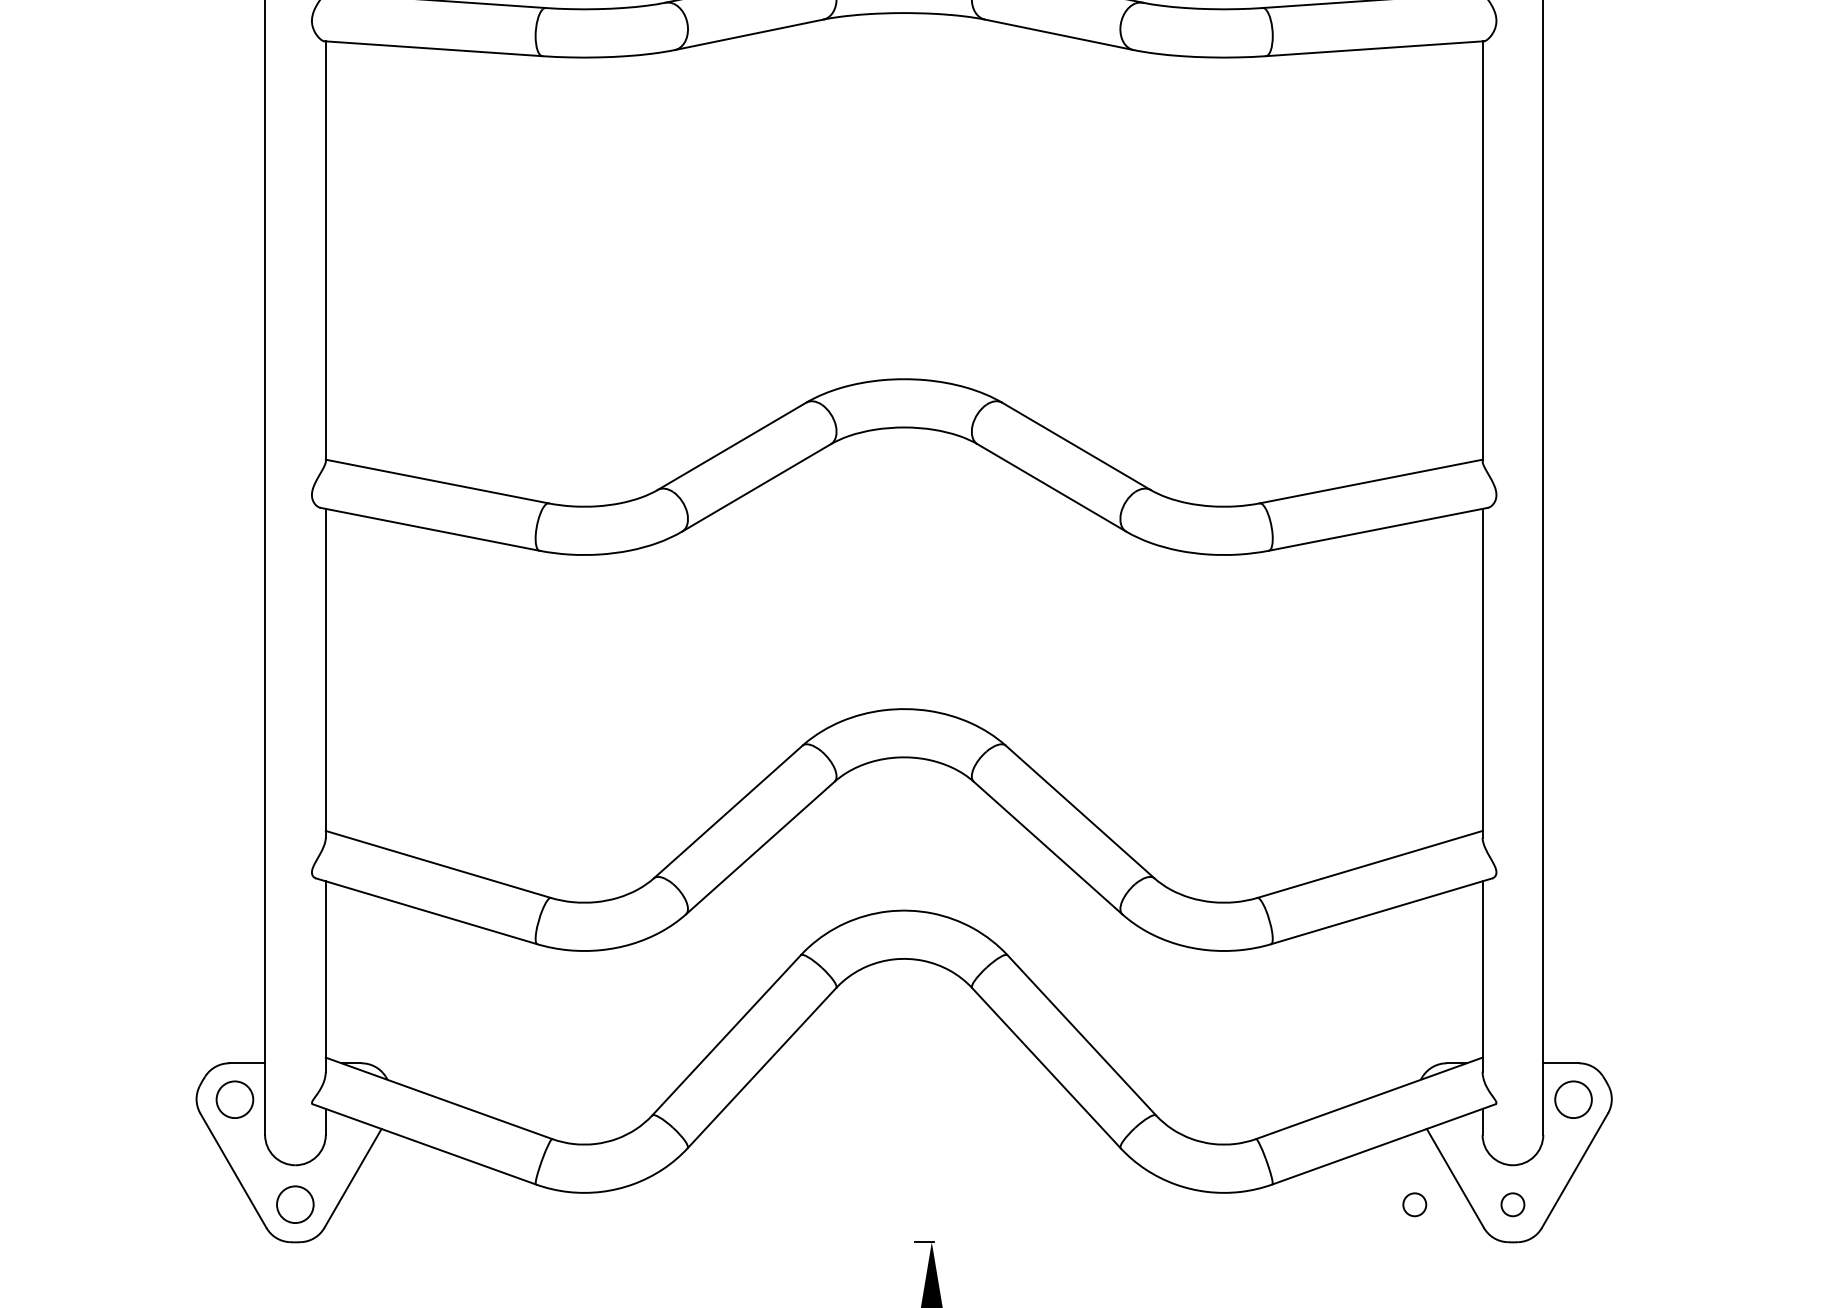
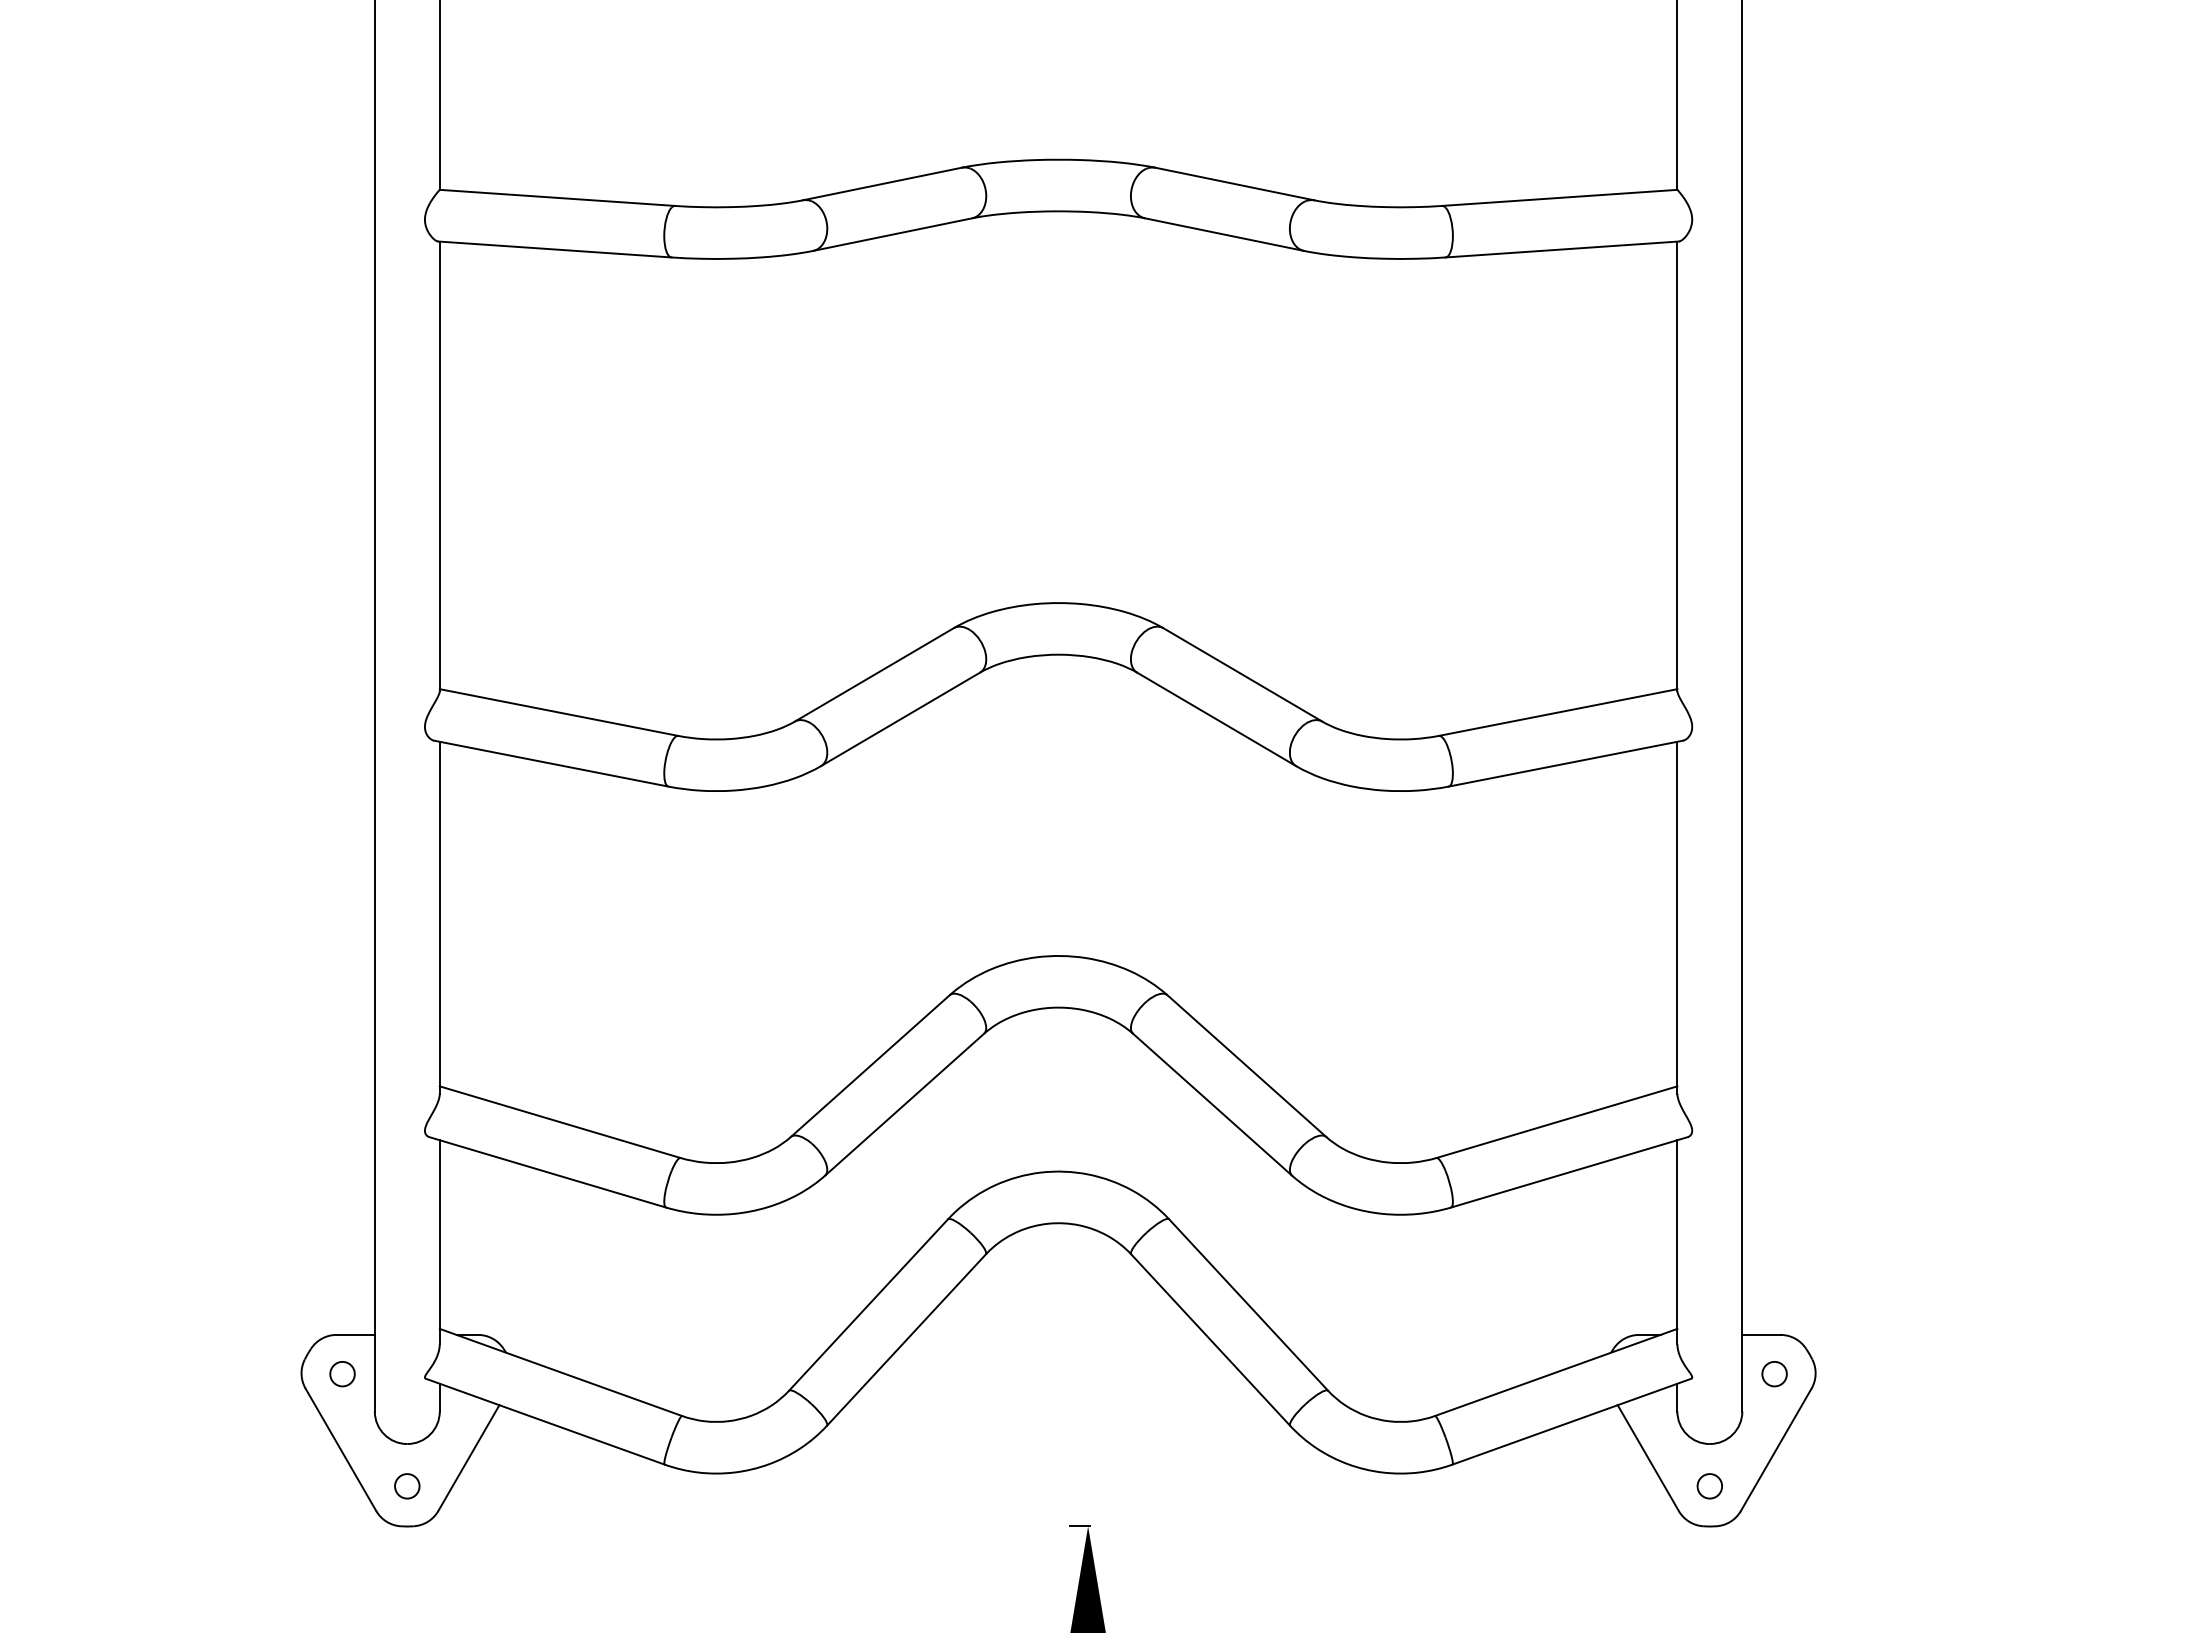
circle: (234, 1100) -> (342, 1374), size x0.62
circle: (1573, 1100) -> (1774, 1374), size x0.62
circle: (295, 1204) -> (407, 1486), size x0.62
circle: (1414, 1204) -> (1604, 1486), removed

